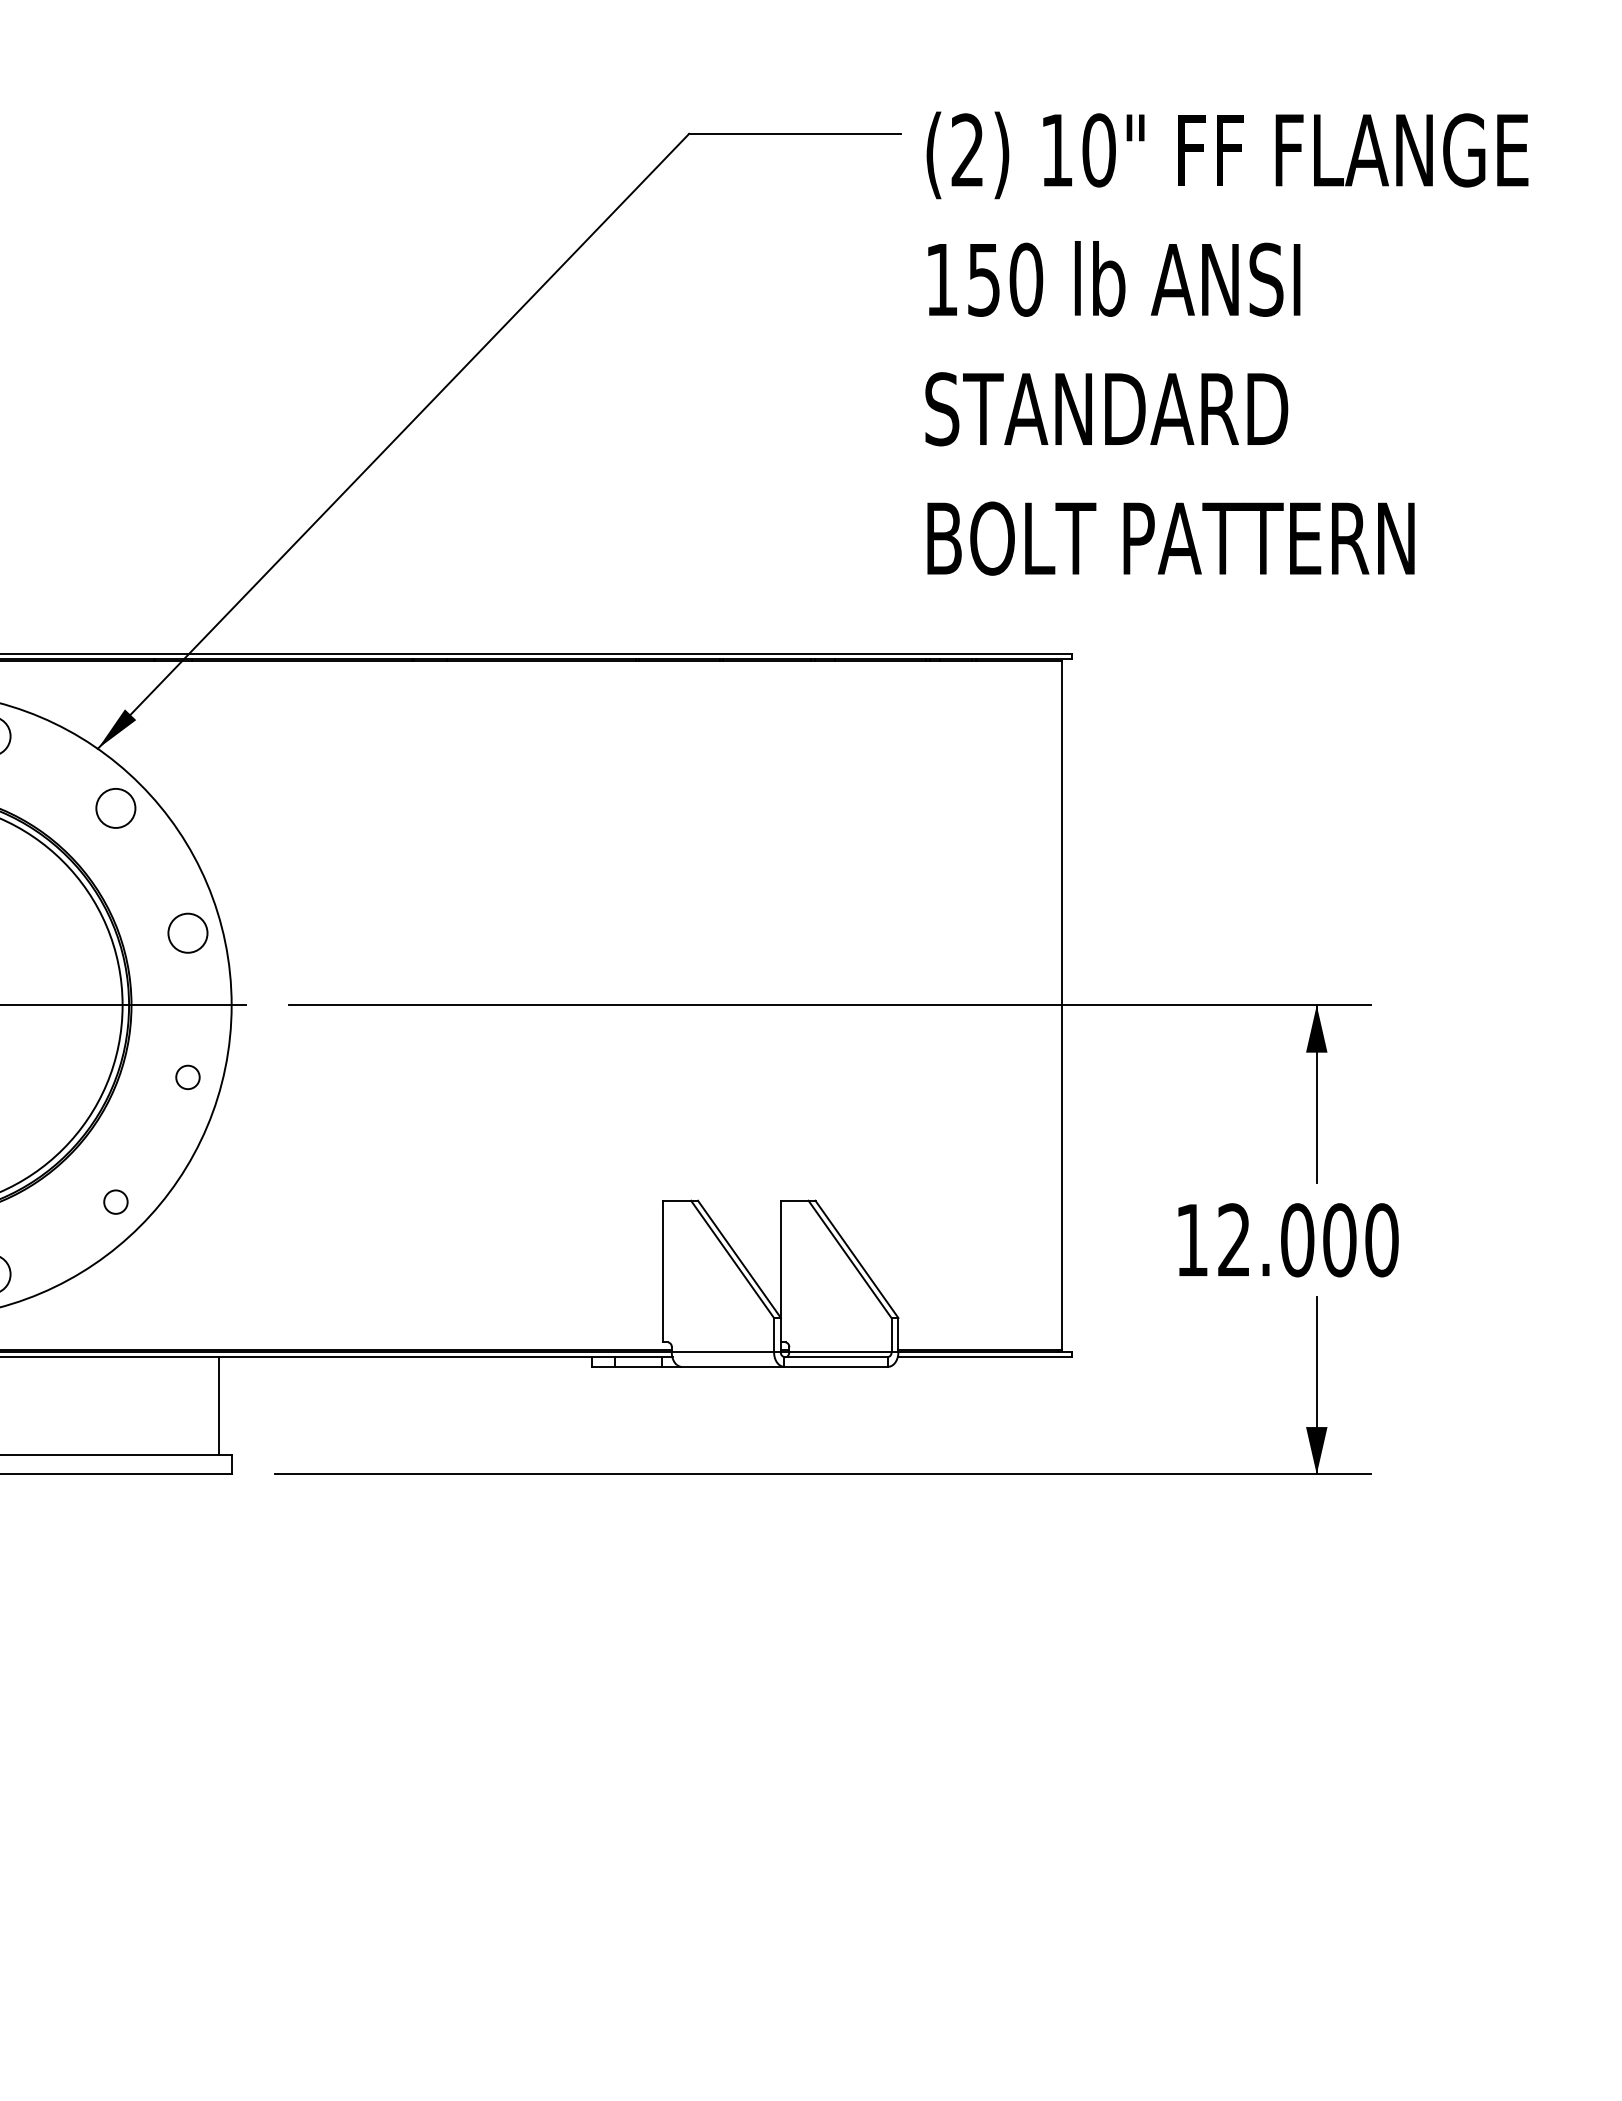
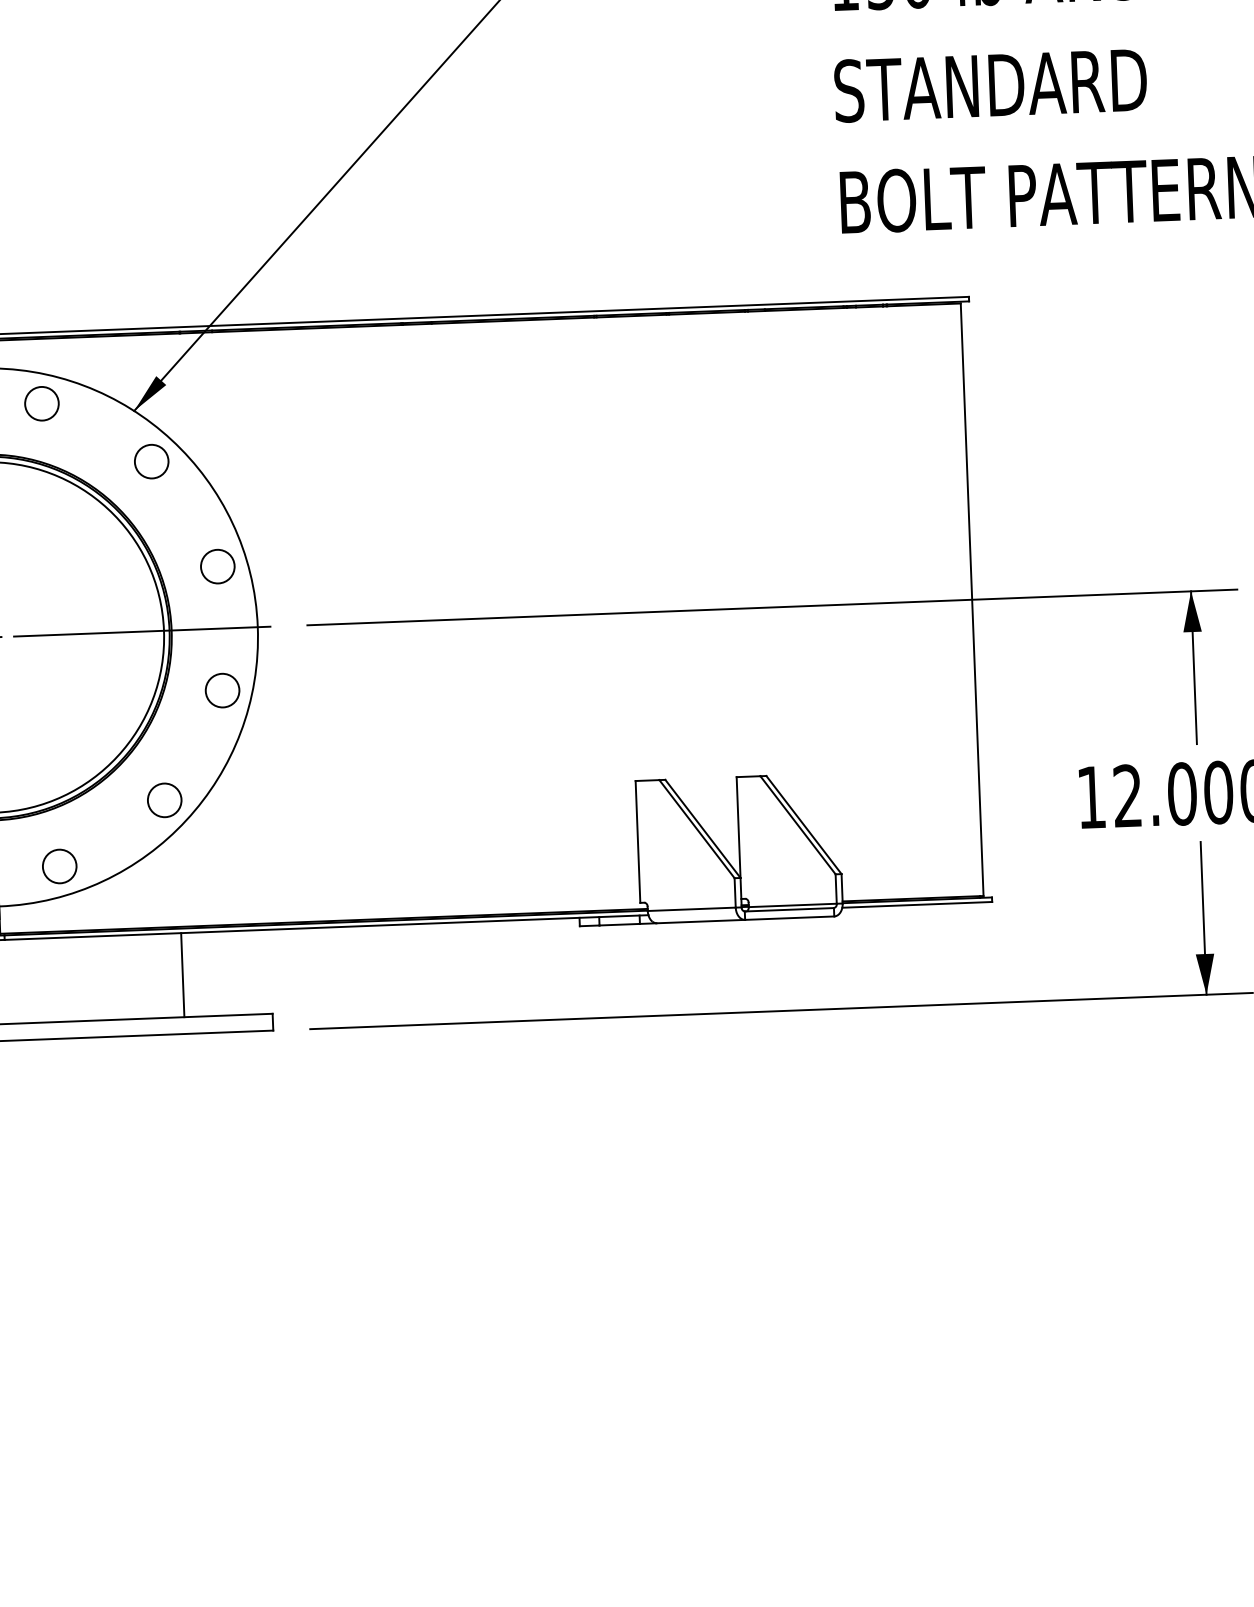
circle: (187, 1077) -> (222, 690), size x1.67
circle: (115, 1201) -> (164, 799), size x1.67
line: (219, 1405) -> (183, 974), moved

